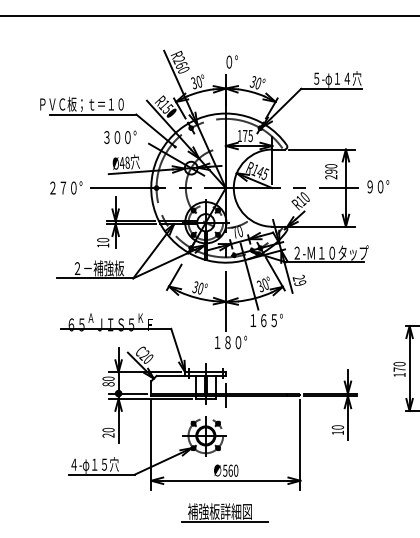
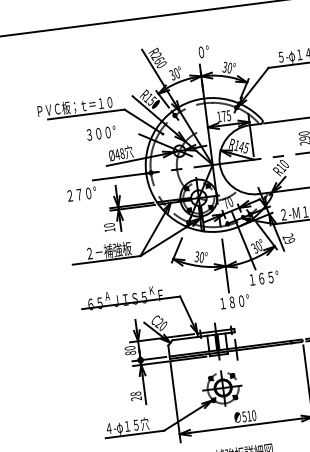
text: (120, 136) -> (101, 132), moved
text: (66, 187) -> (82, 193), moved
text: (108, 429) -> (135, 393), 20 -> 28
text: (230, 470) -> (249, 416), 560 -> 510

